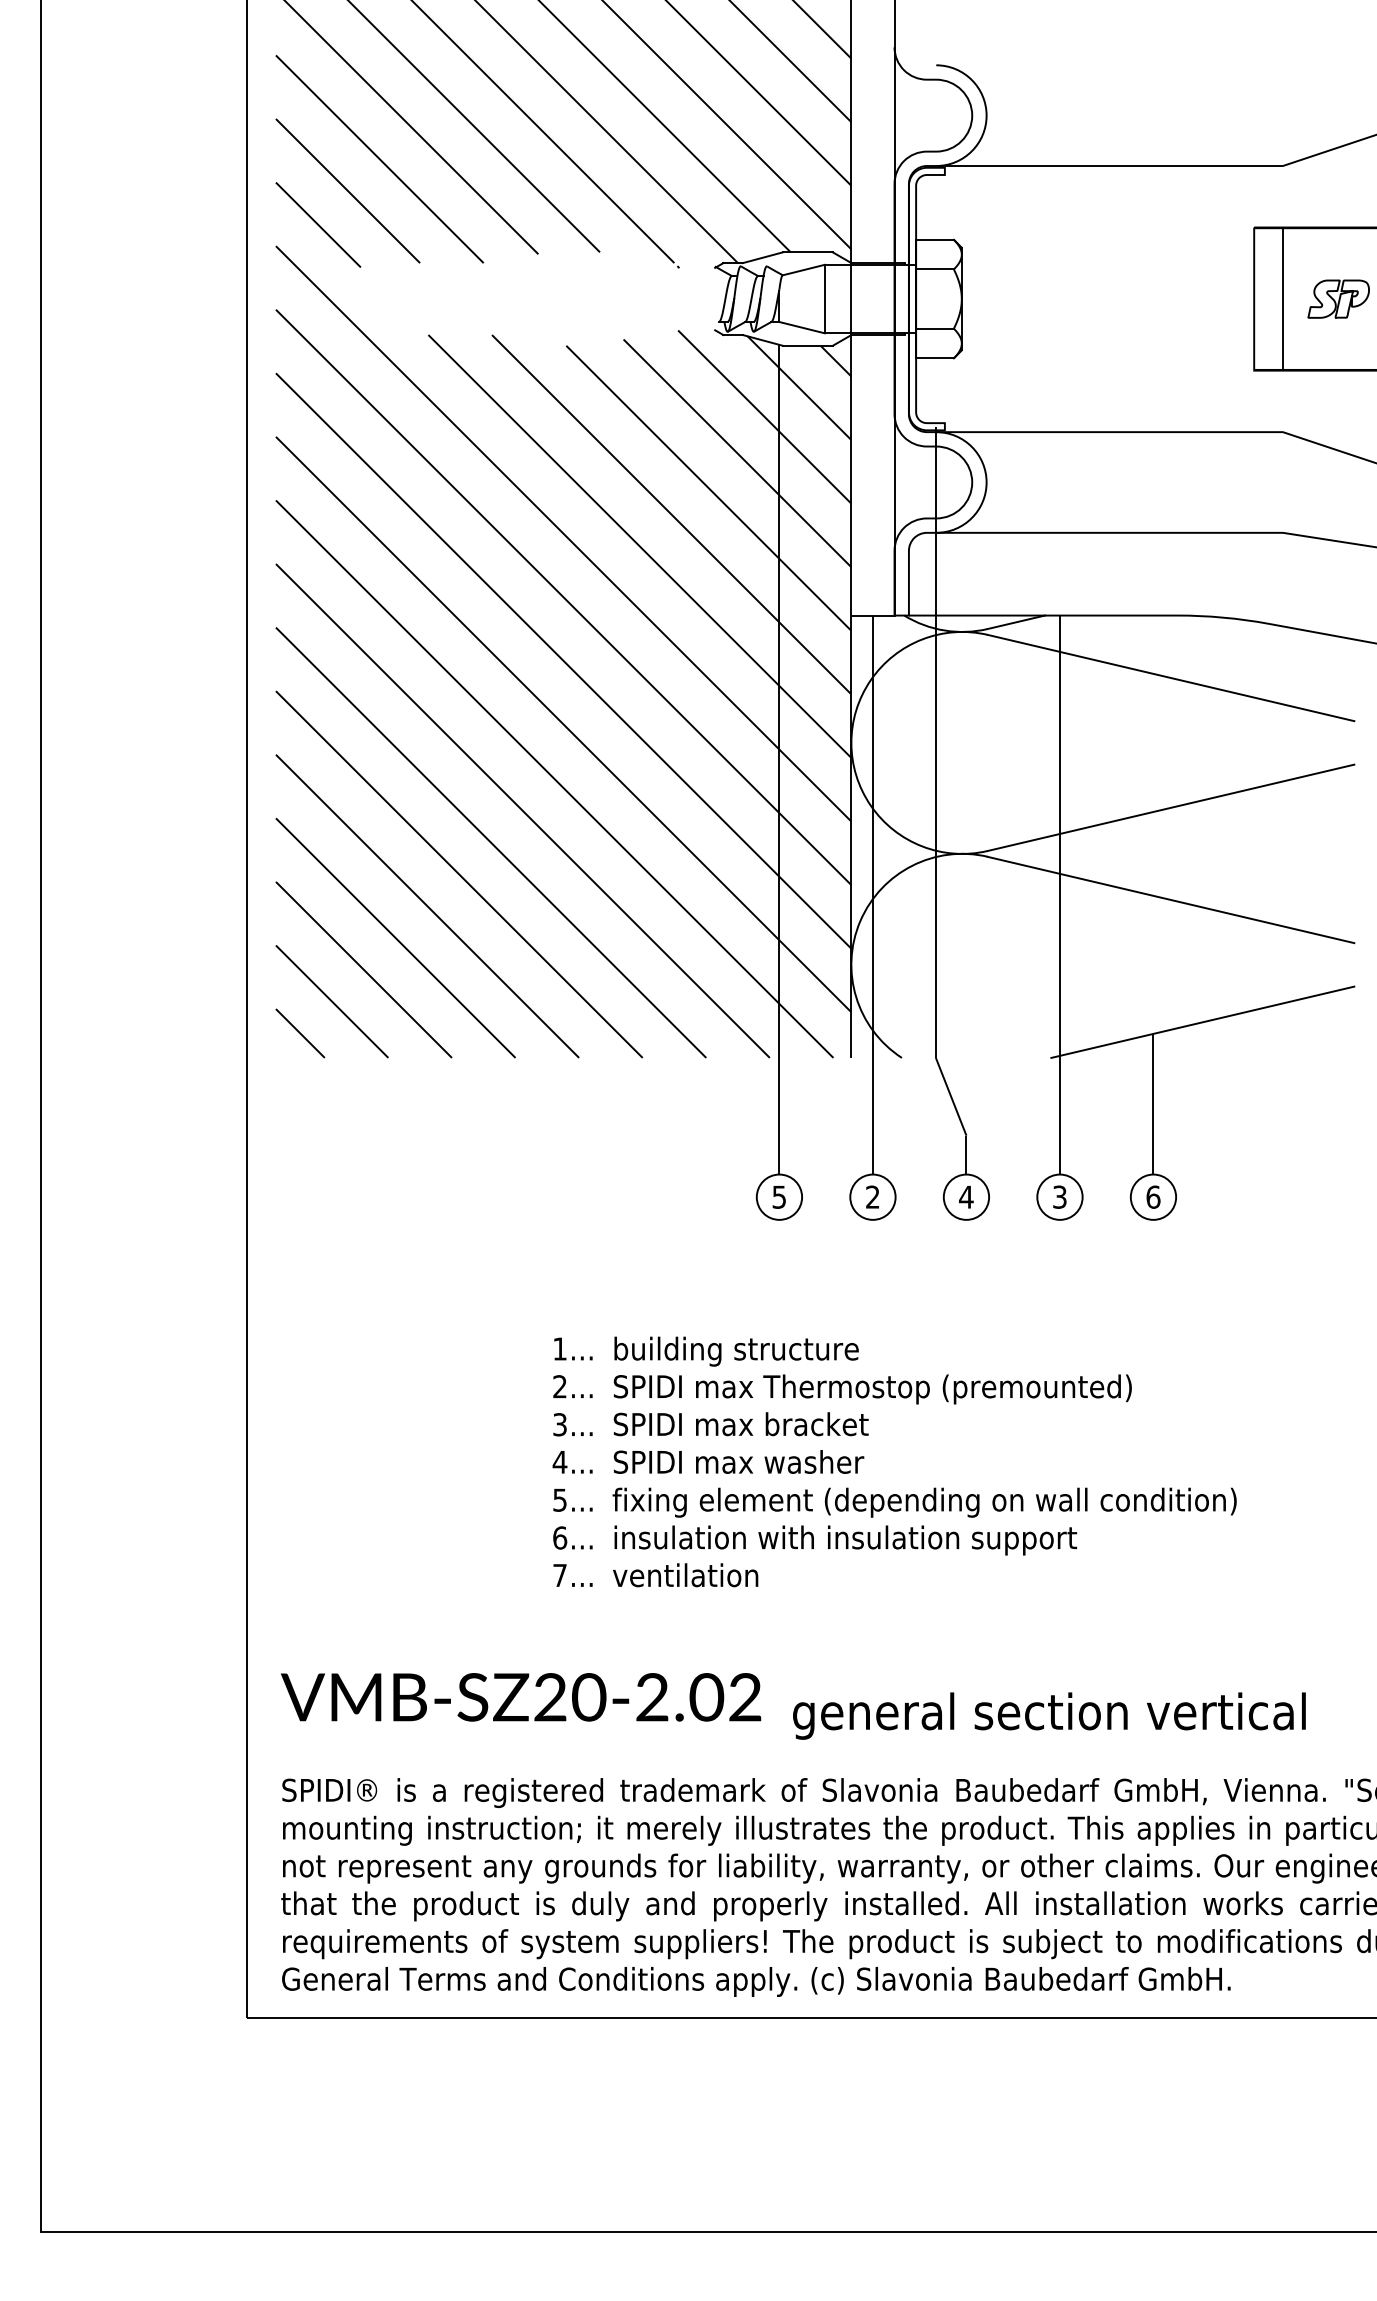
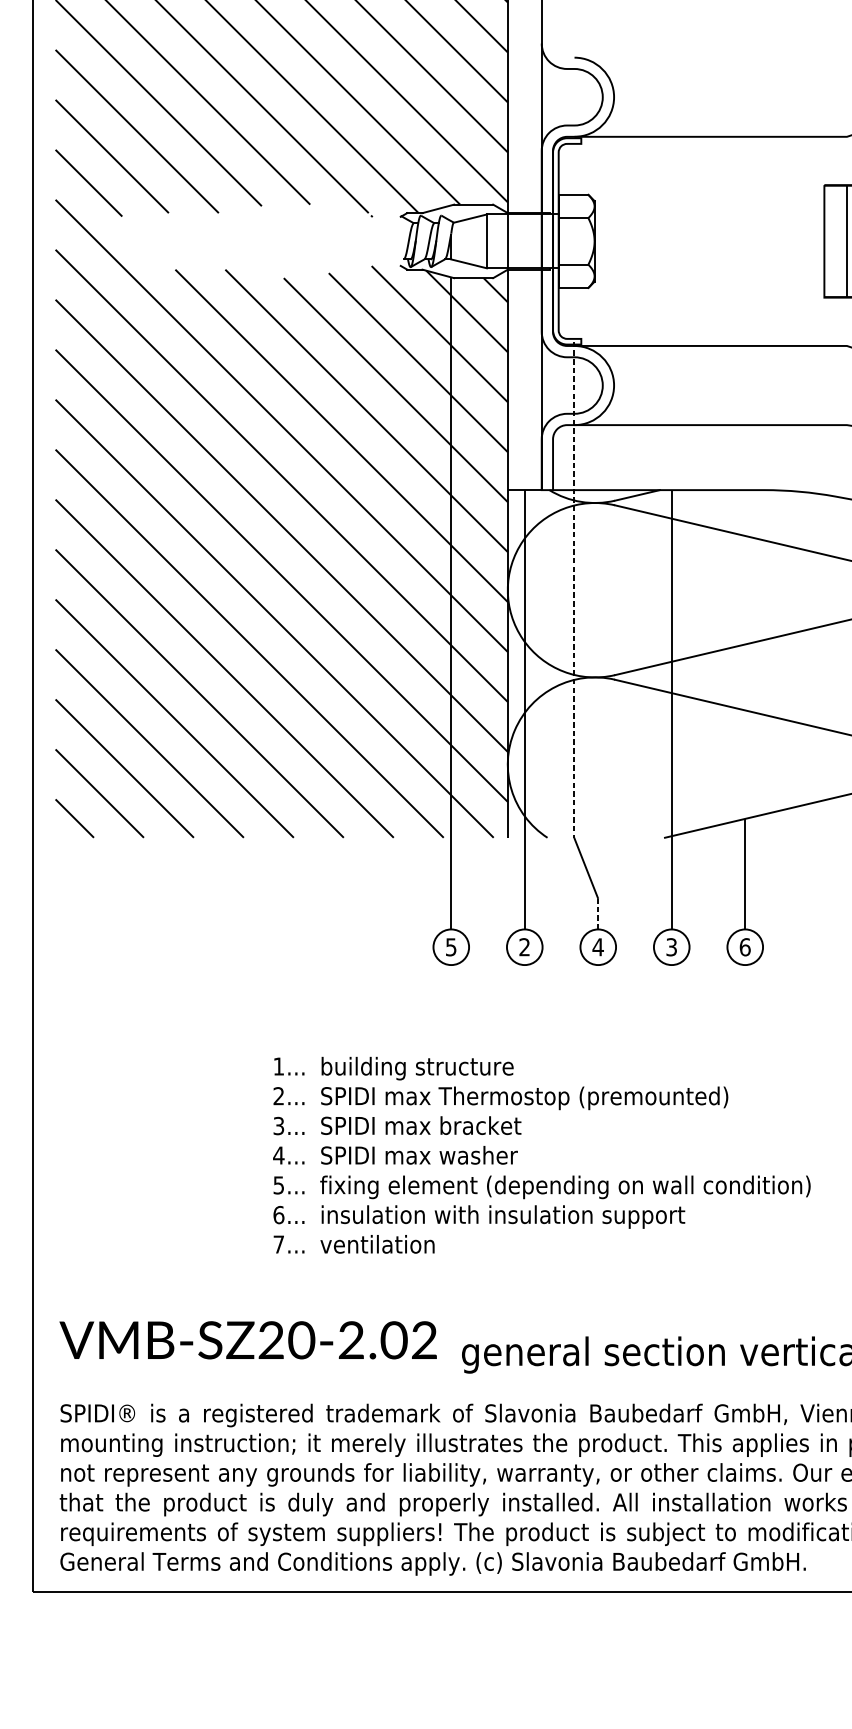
line: (935, 742) -> (573, 589), solid -> dashed
line: (966, 1154) -> (598, 913), solid -> dashed

